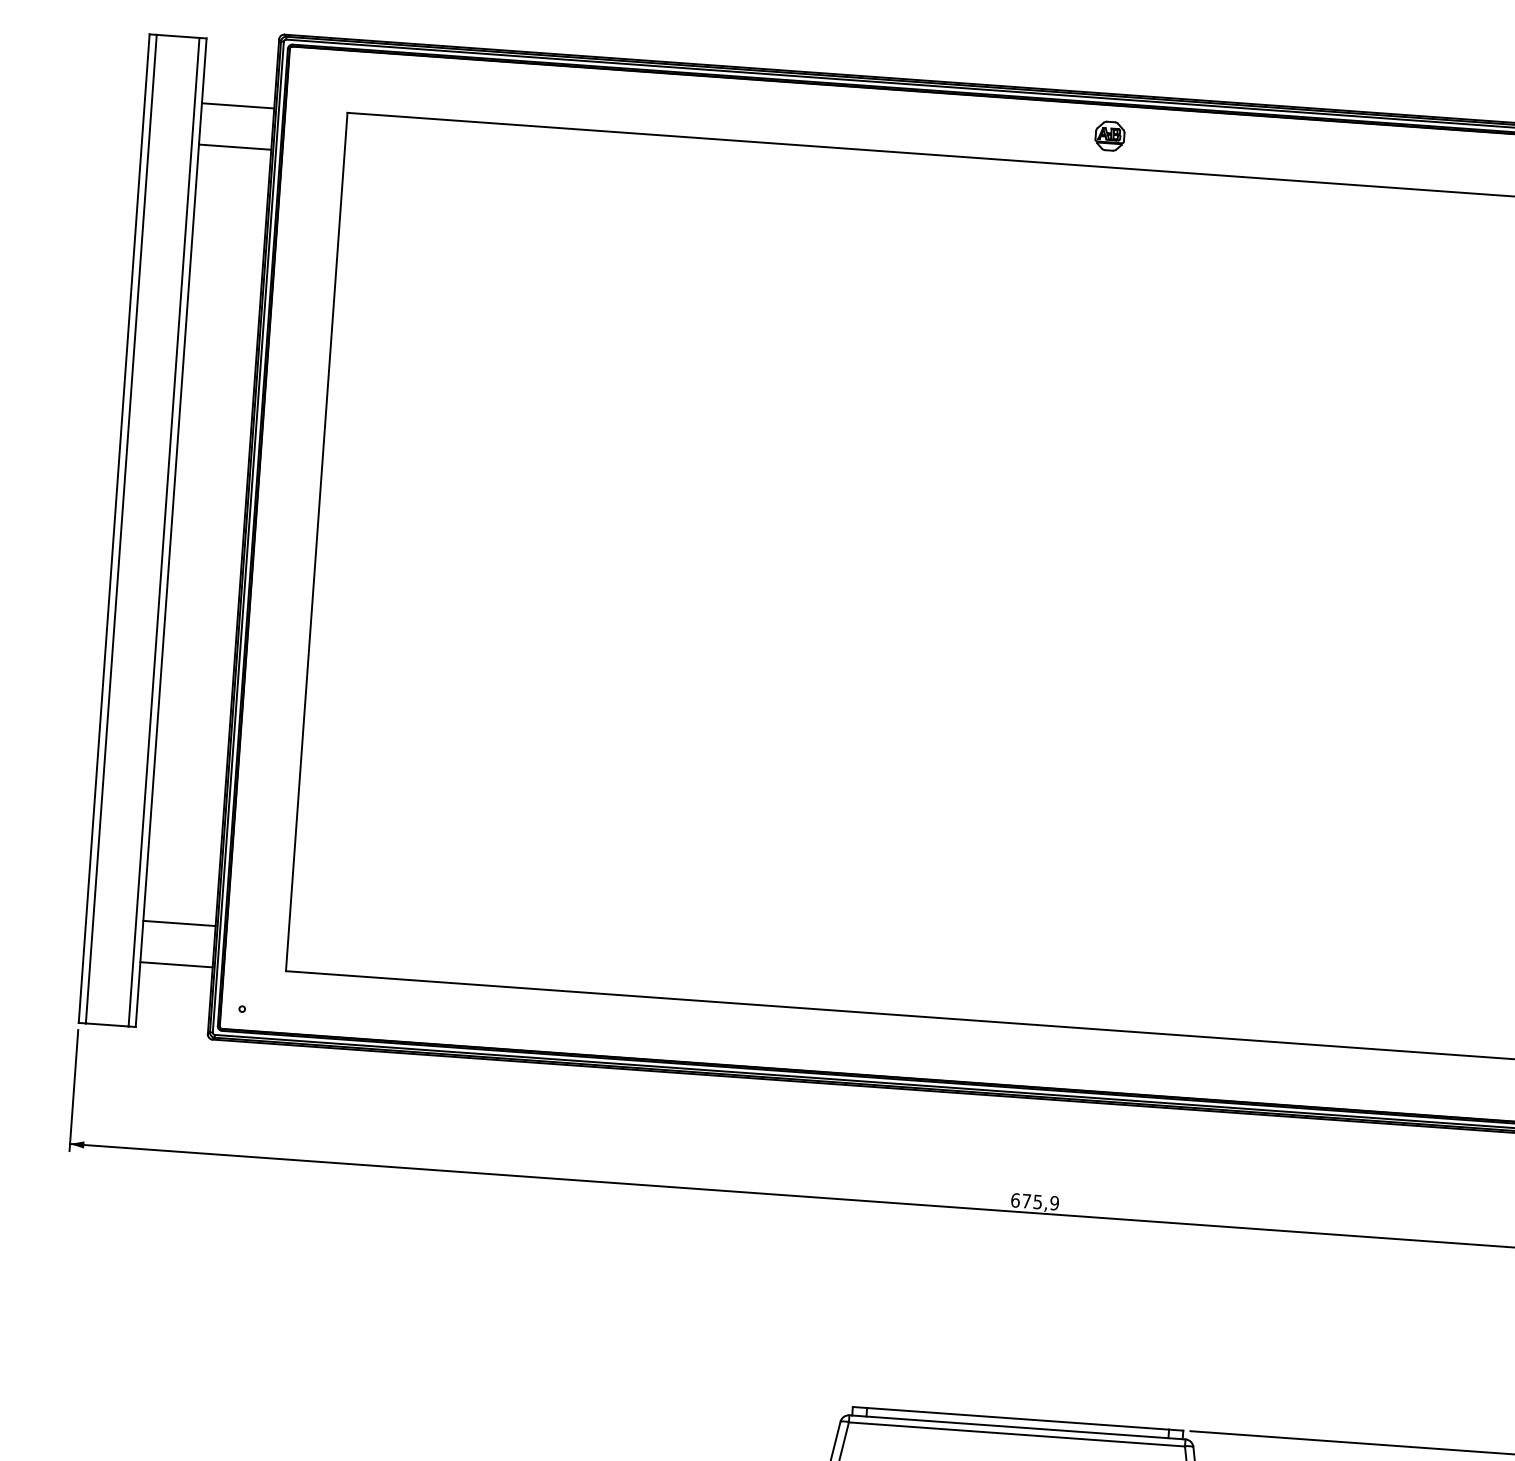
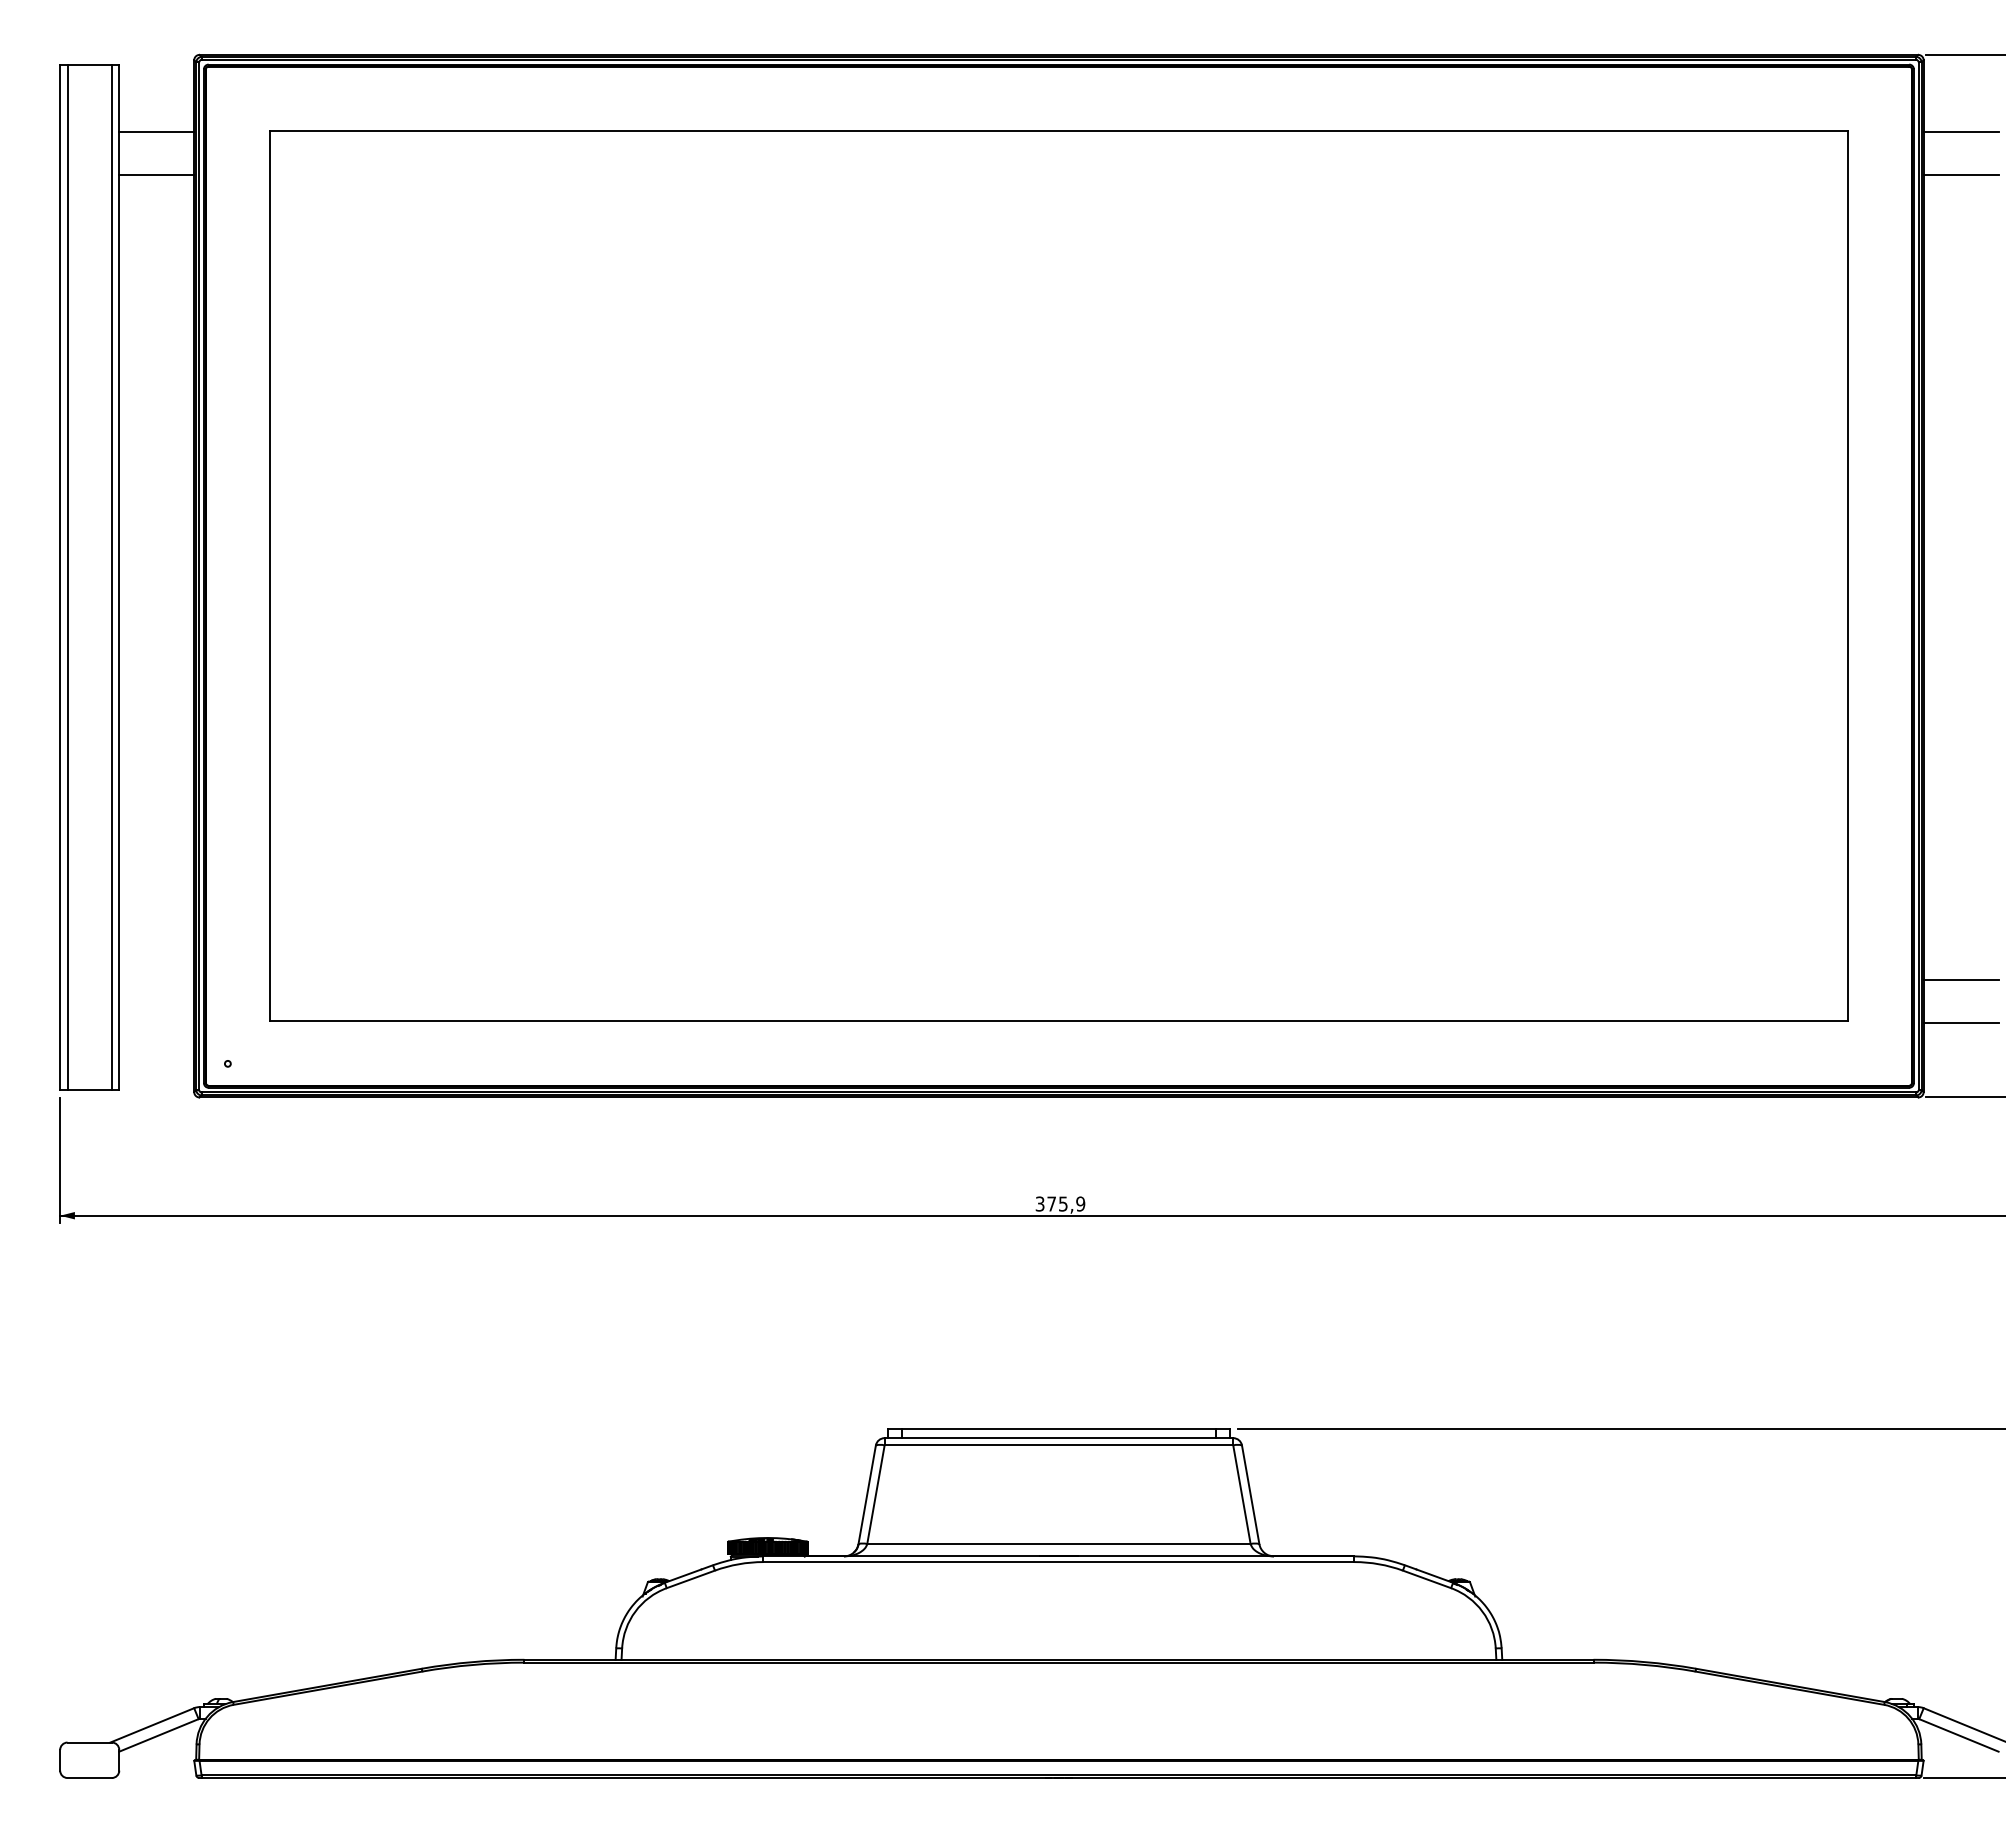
part: (1109, 136) -> (1058, 98), removed
line: (179, 923) -> (156, 980), removed
line: (176, 964) -> (156, 1022), removed
text: (1014, 1199) -> (1039, 1203), 675,9 -> 375,9

